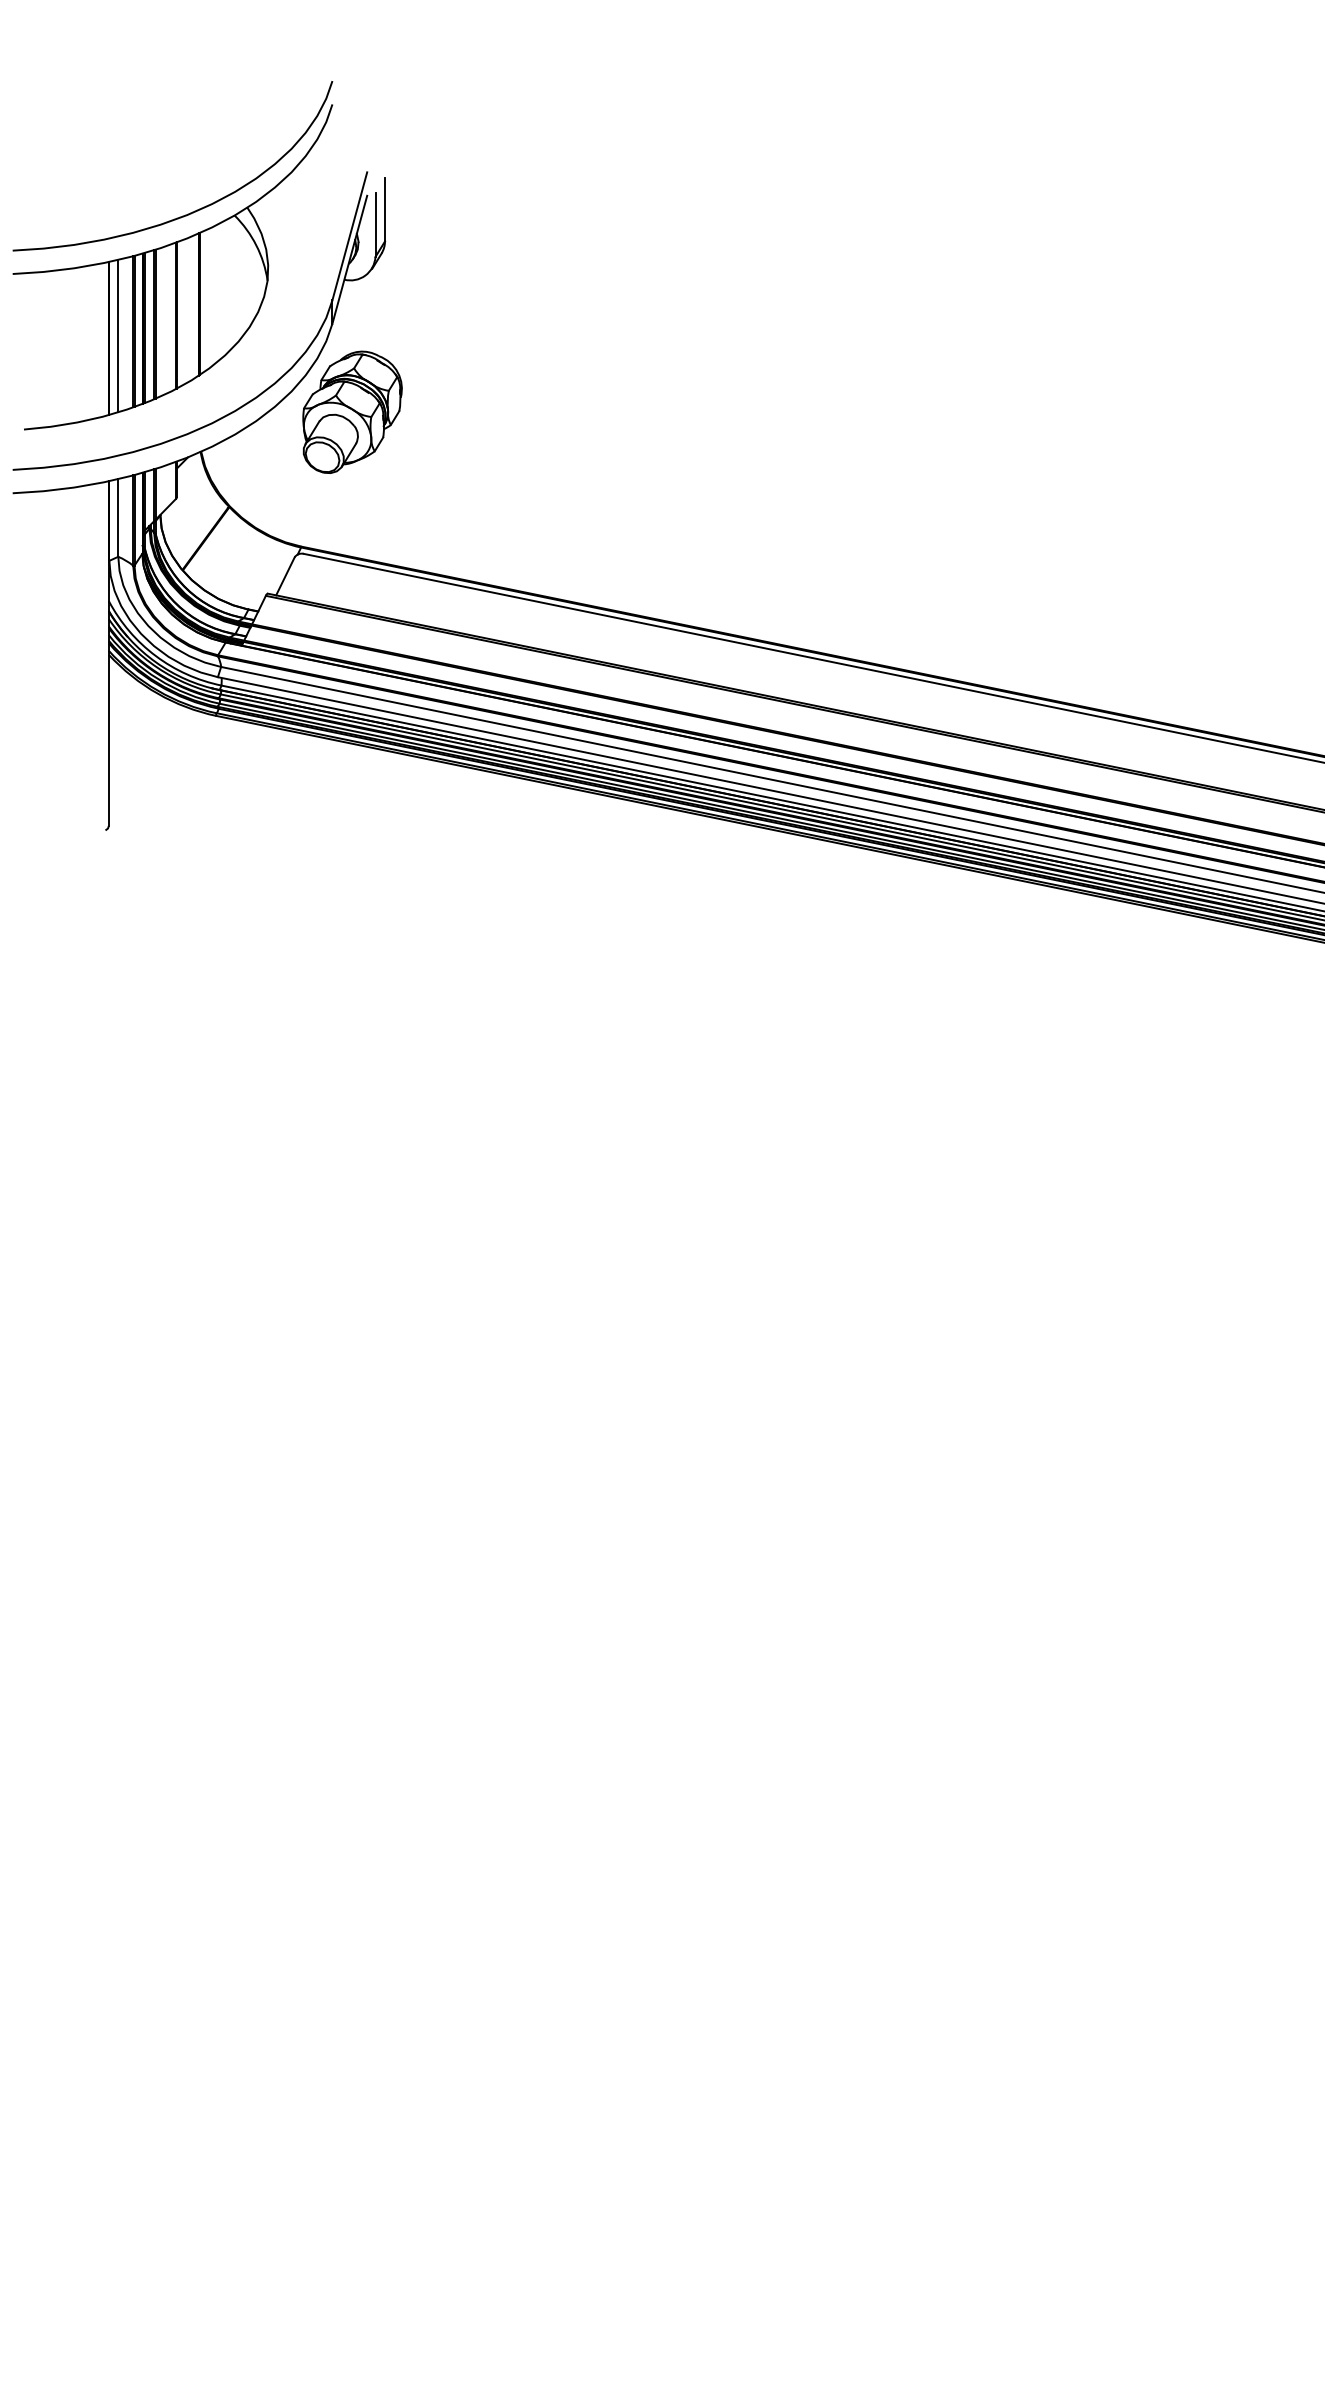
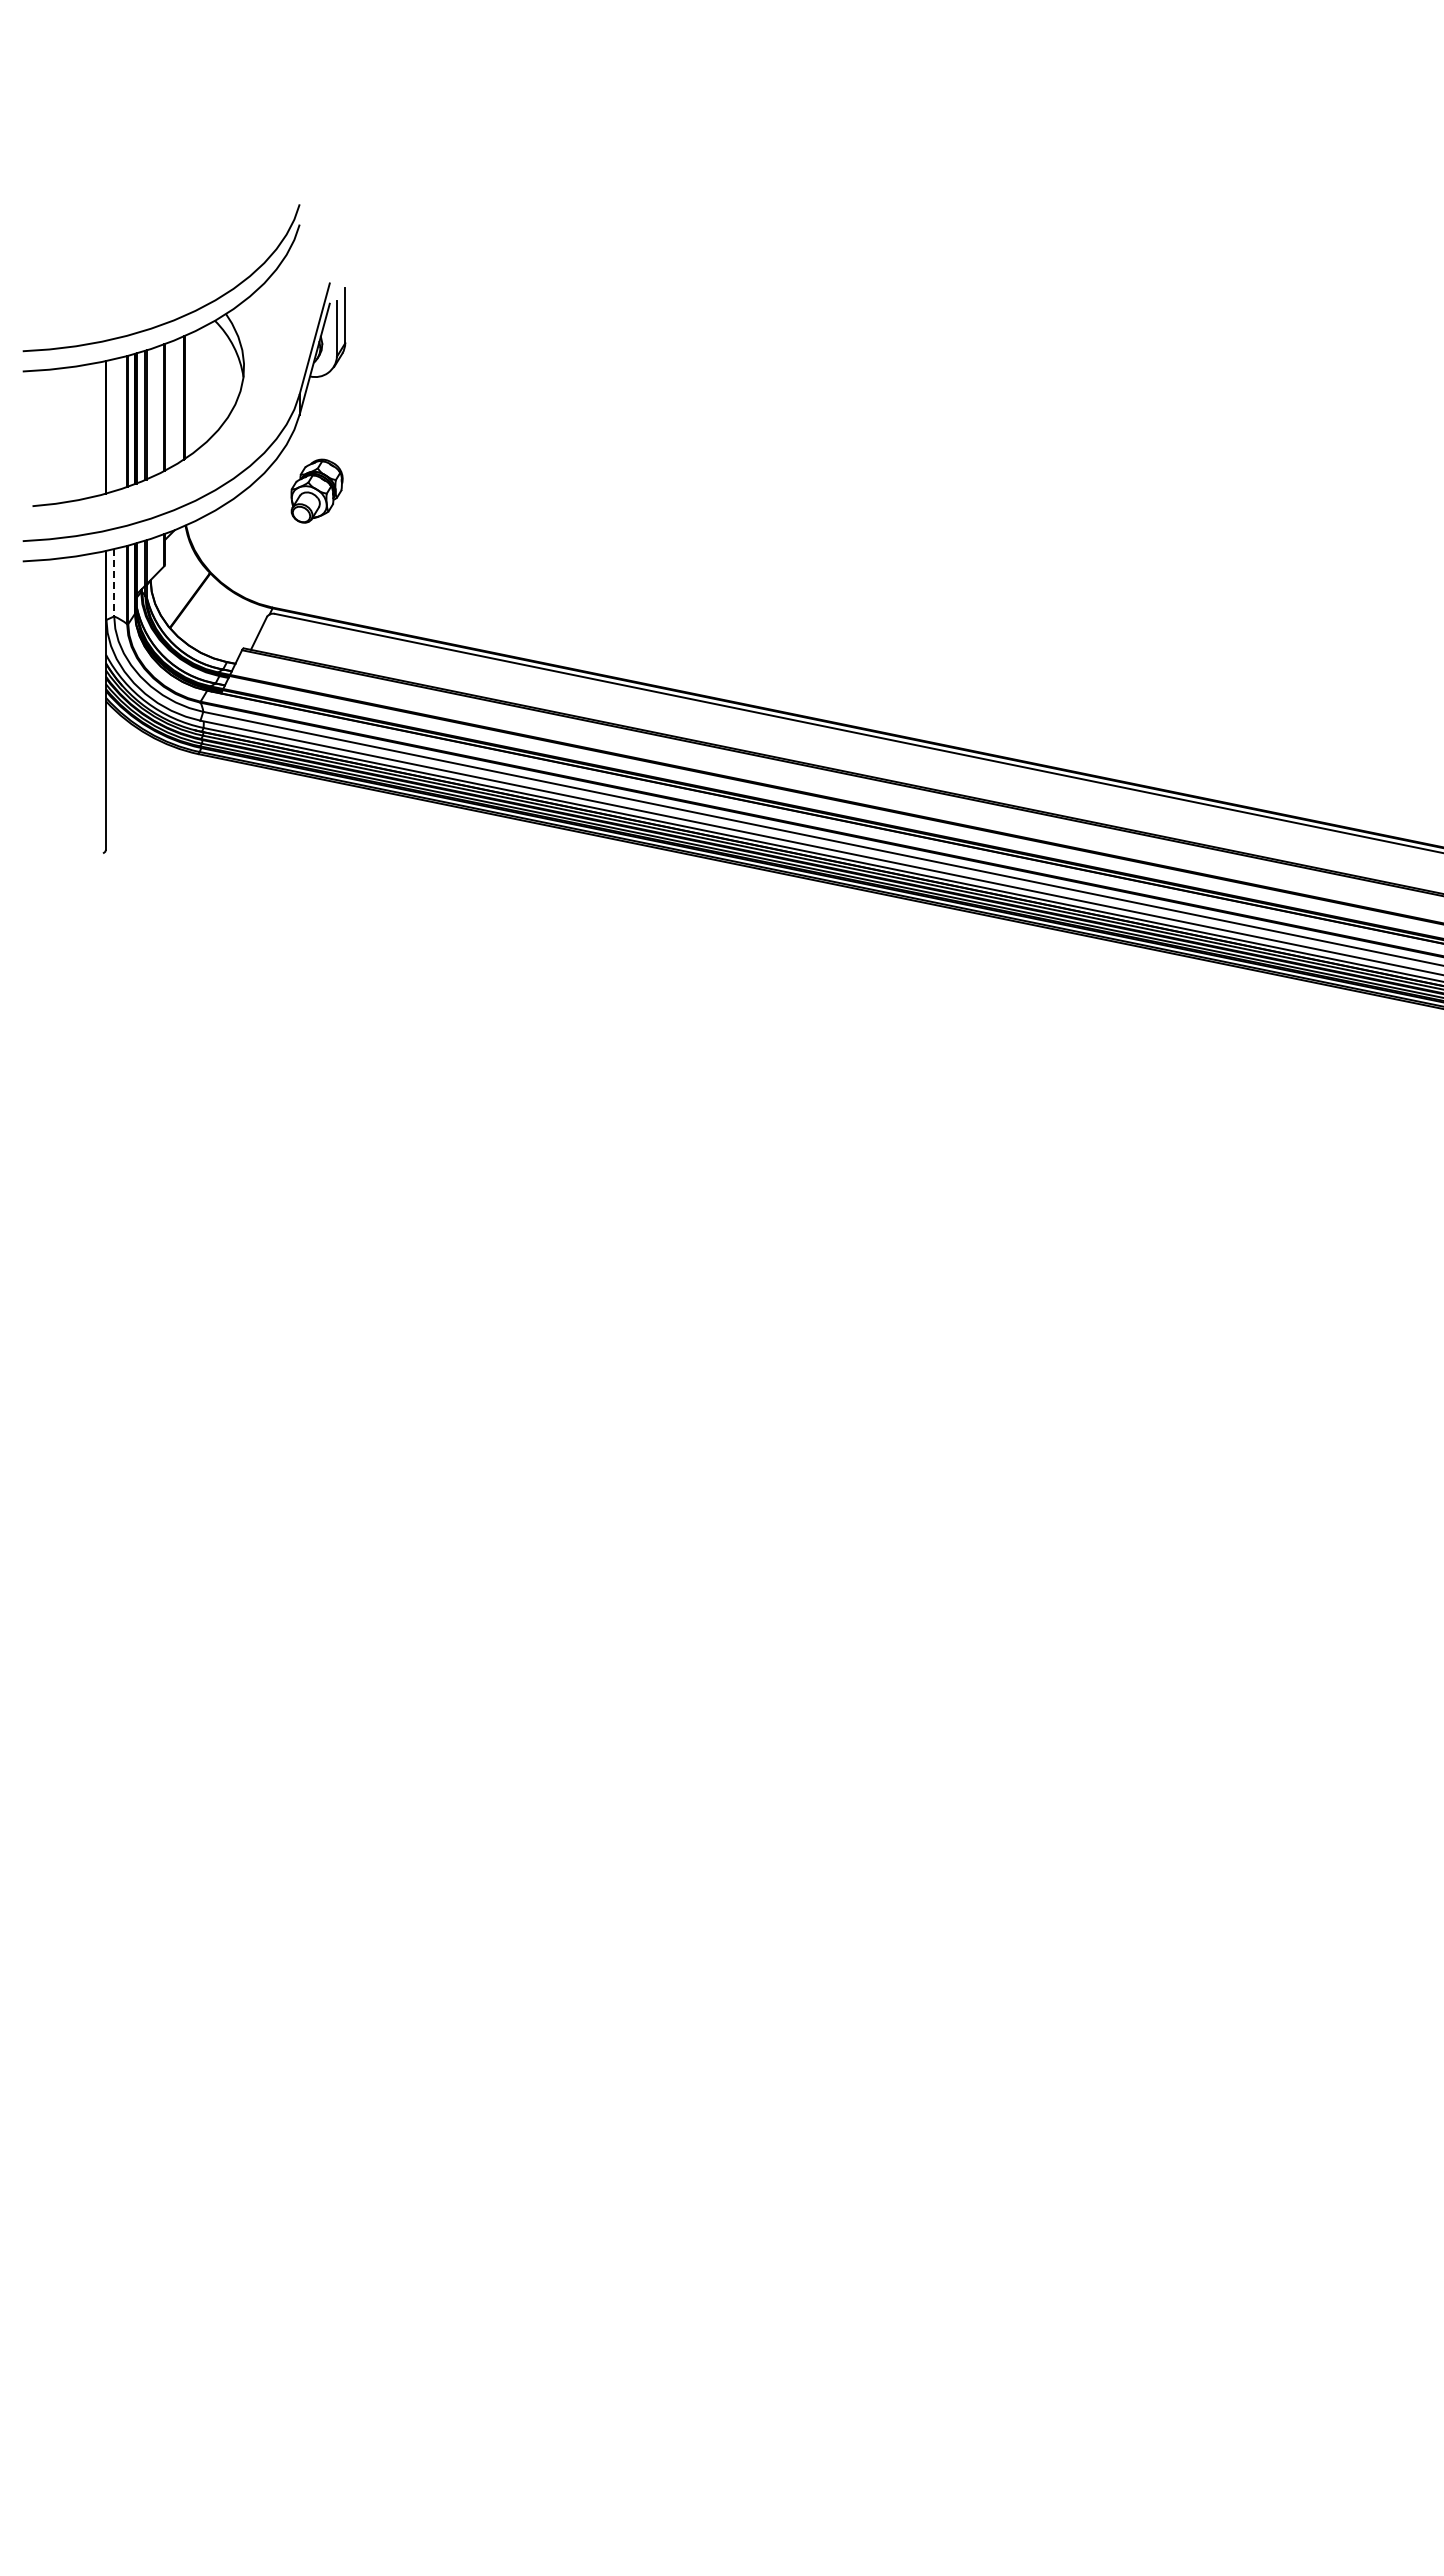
line: (118, 336) -> (114, 425), removed
part: (351, 411) -> (316, 490), size x0.6
line: (118, 517) -> (114, 582), solid -> dashed

